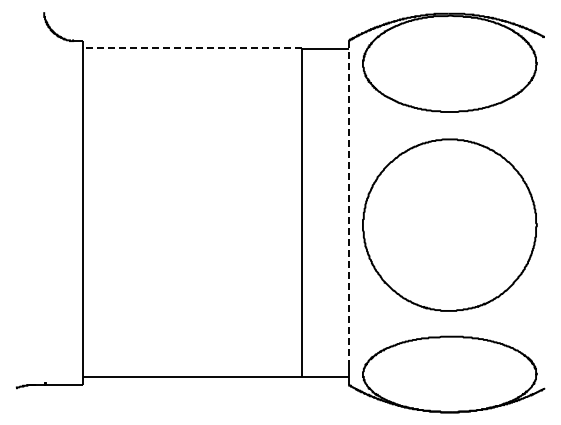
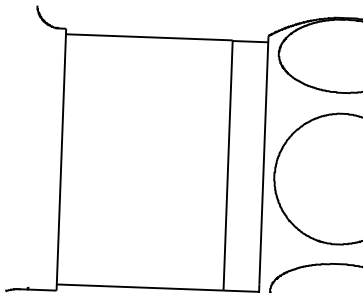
line: (191, 48) -> (148, 37), dashed -> solid
line: (348, 203) -> (263, 159), dashed -> solid

